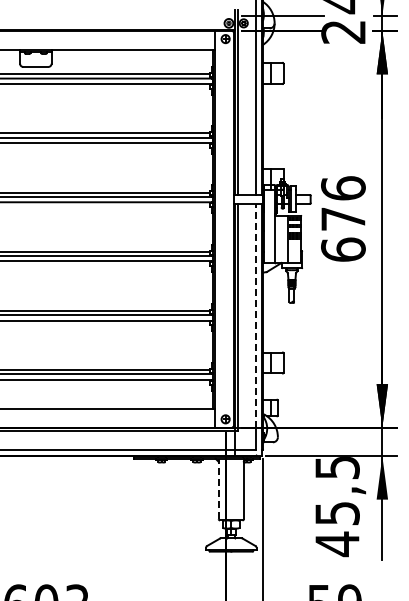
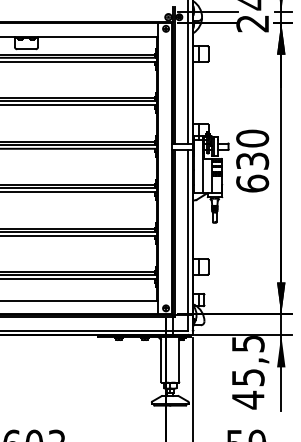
text: (343, 203) -> (252, 149), 676 -> 630
line: (256, 315) -> (188, 232), dashed -> solid
line: (218, 488) -> (160, 359), dashed -> solid

